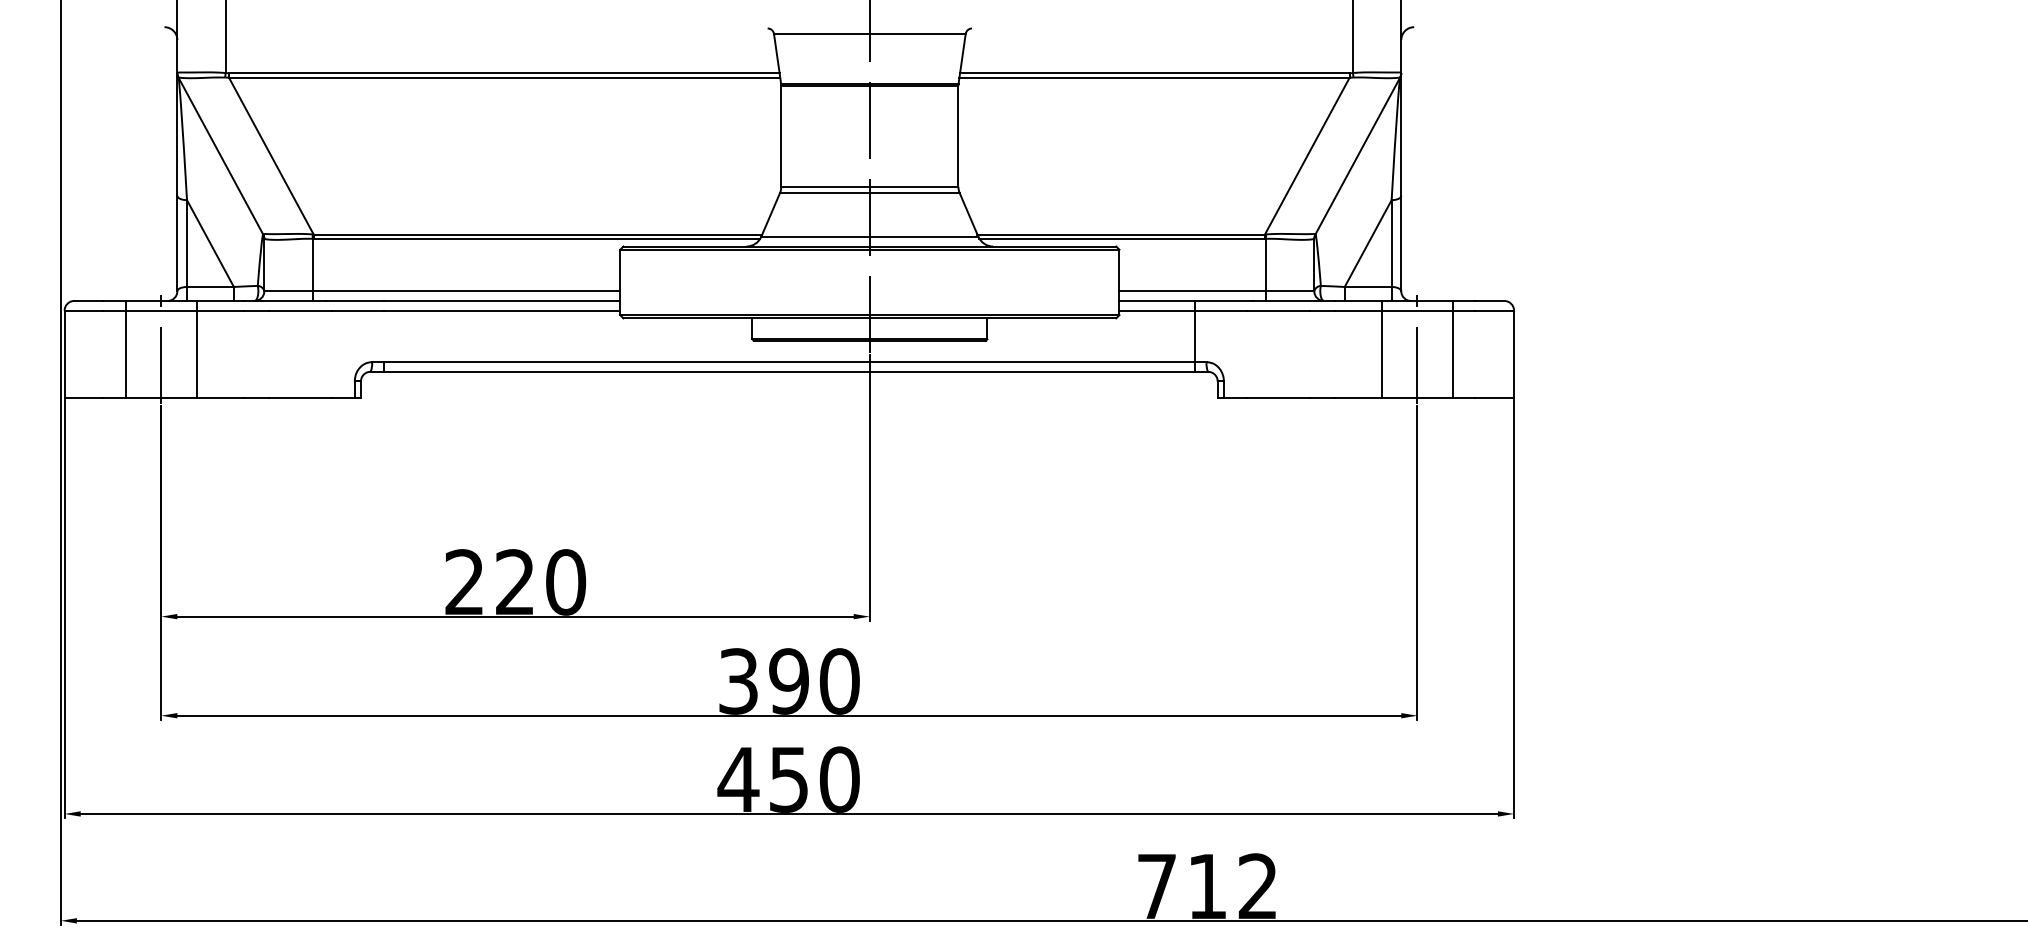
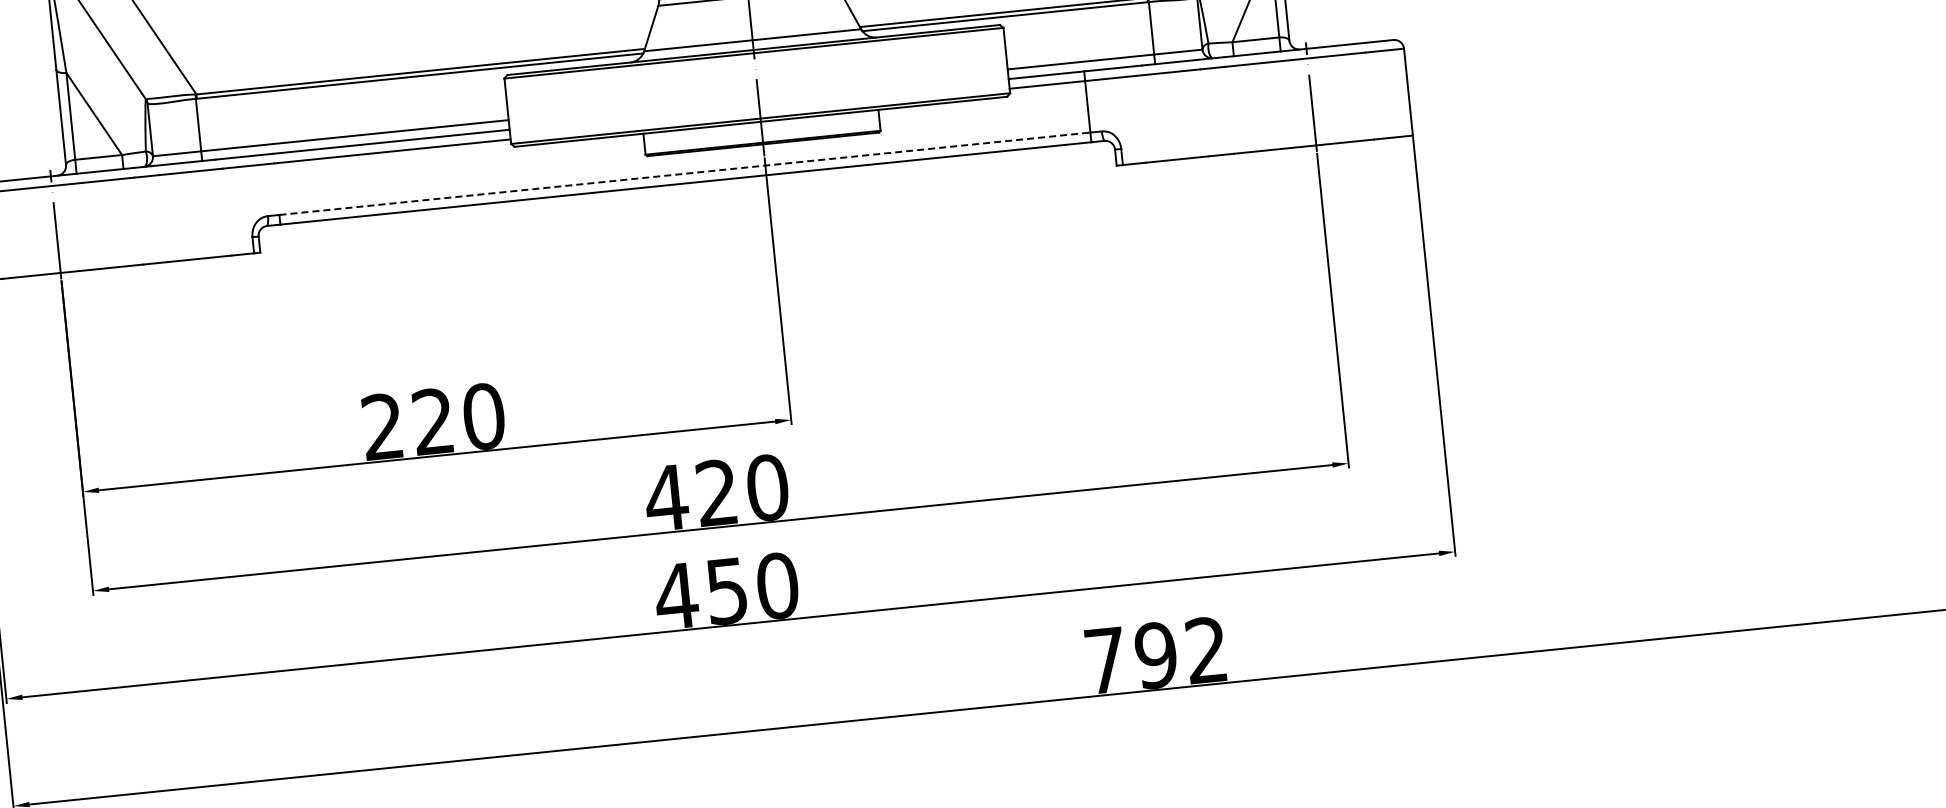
line: (125, 348) -> (19, 227), removed
line: (196, 348) -> (90, 220), removed
line: (1381, 348) -> (1275, 99), removed
line: (1452, 348) -> (1346, 92), removed
line: (789, 362) -> (685, 174), solid -> dashed
text: (762, 681) -> (690, 495), 390 -> 420
text: (1207, 886) -> (1156, 655), 712 -> 792

